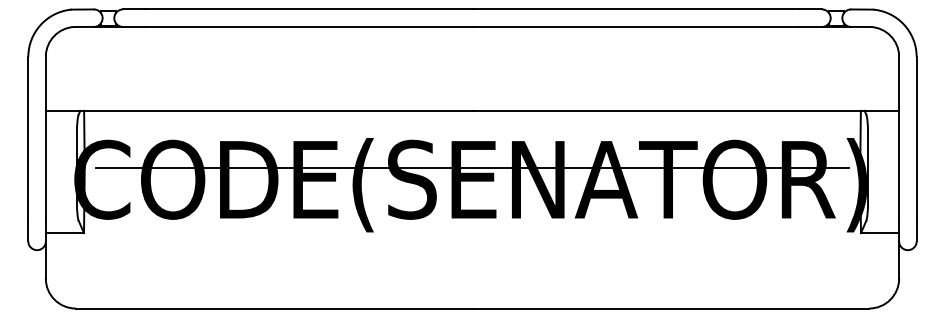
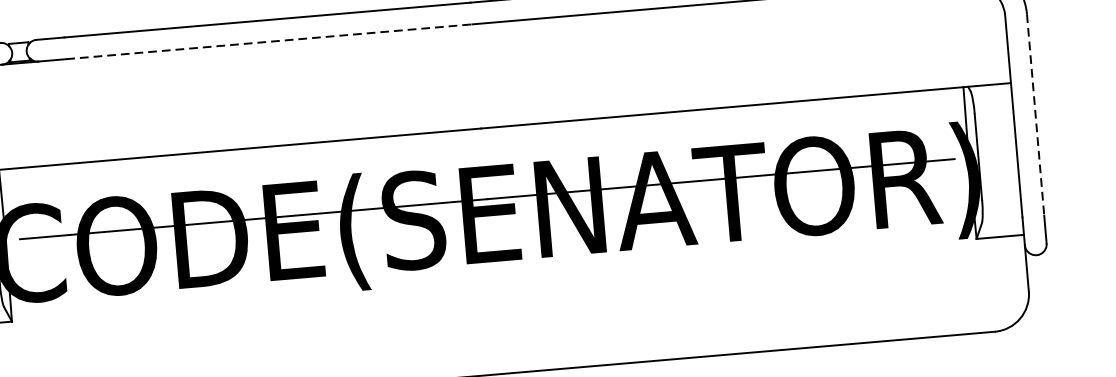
line: (308, 26) -> (268, 41), solid -> dashed
line: (916, 138) -> (1035, 115), solid -> dashed

